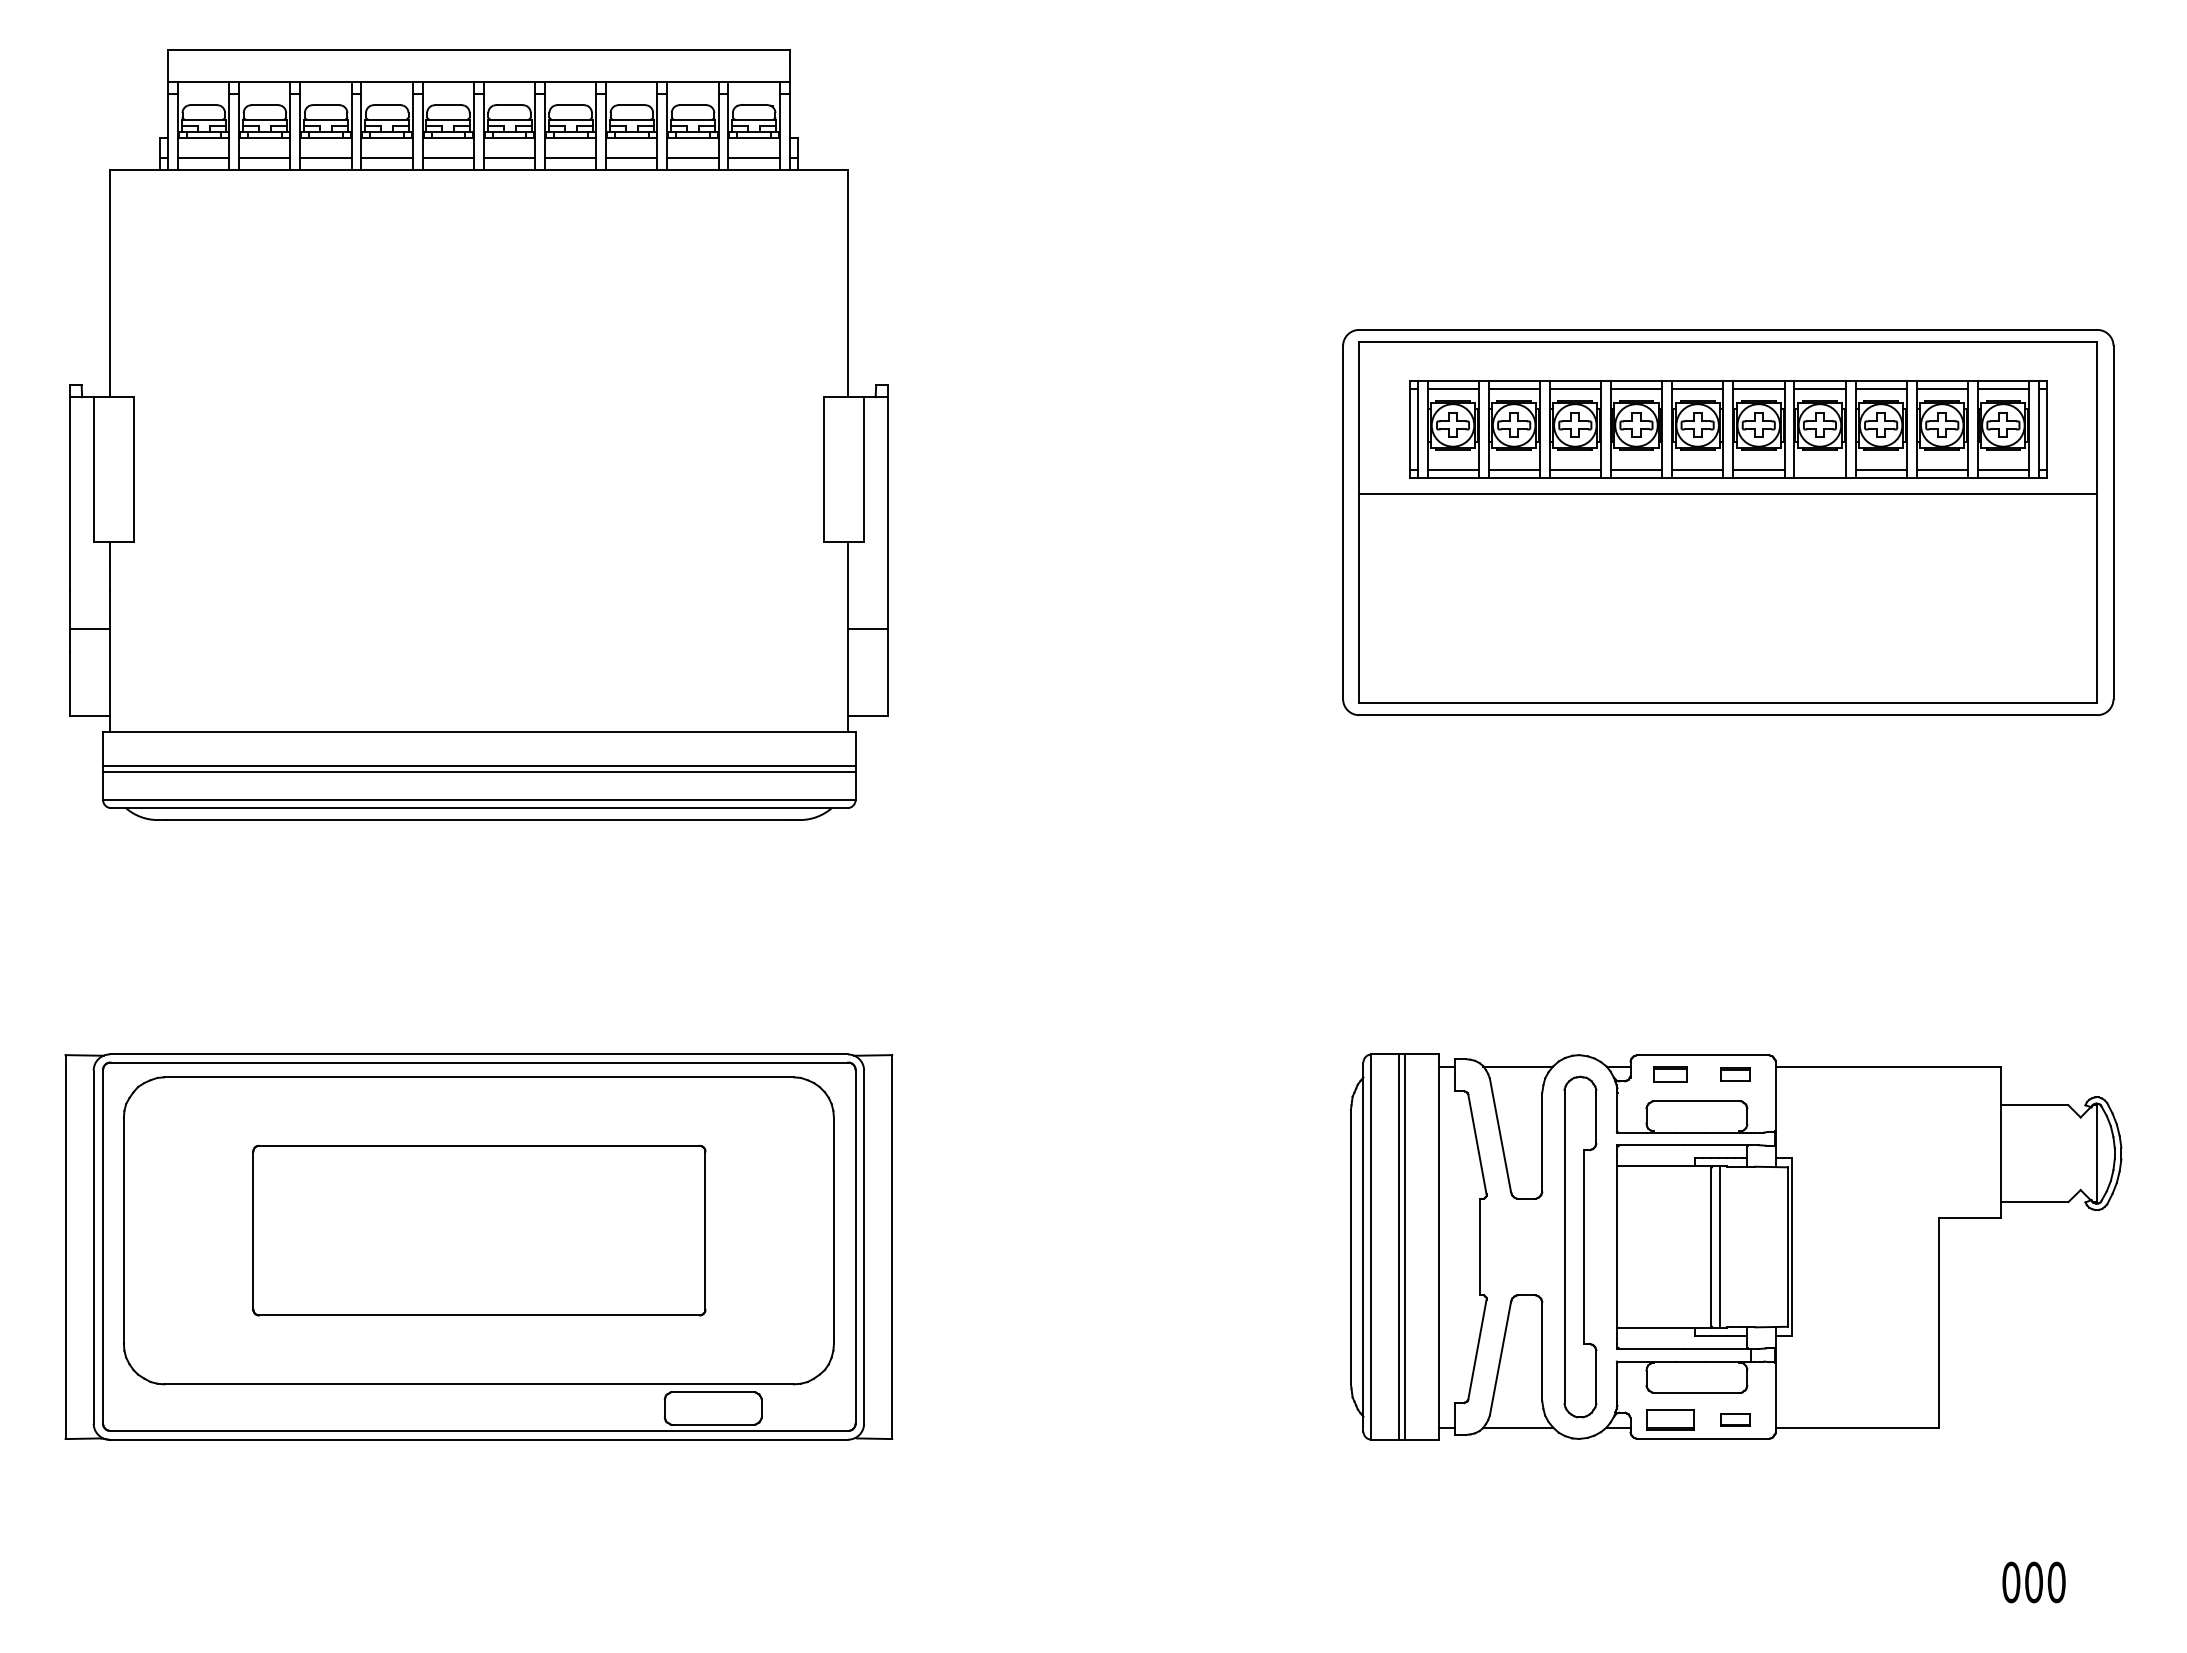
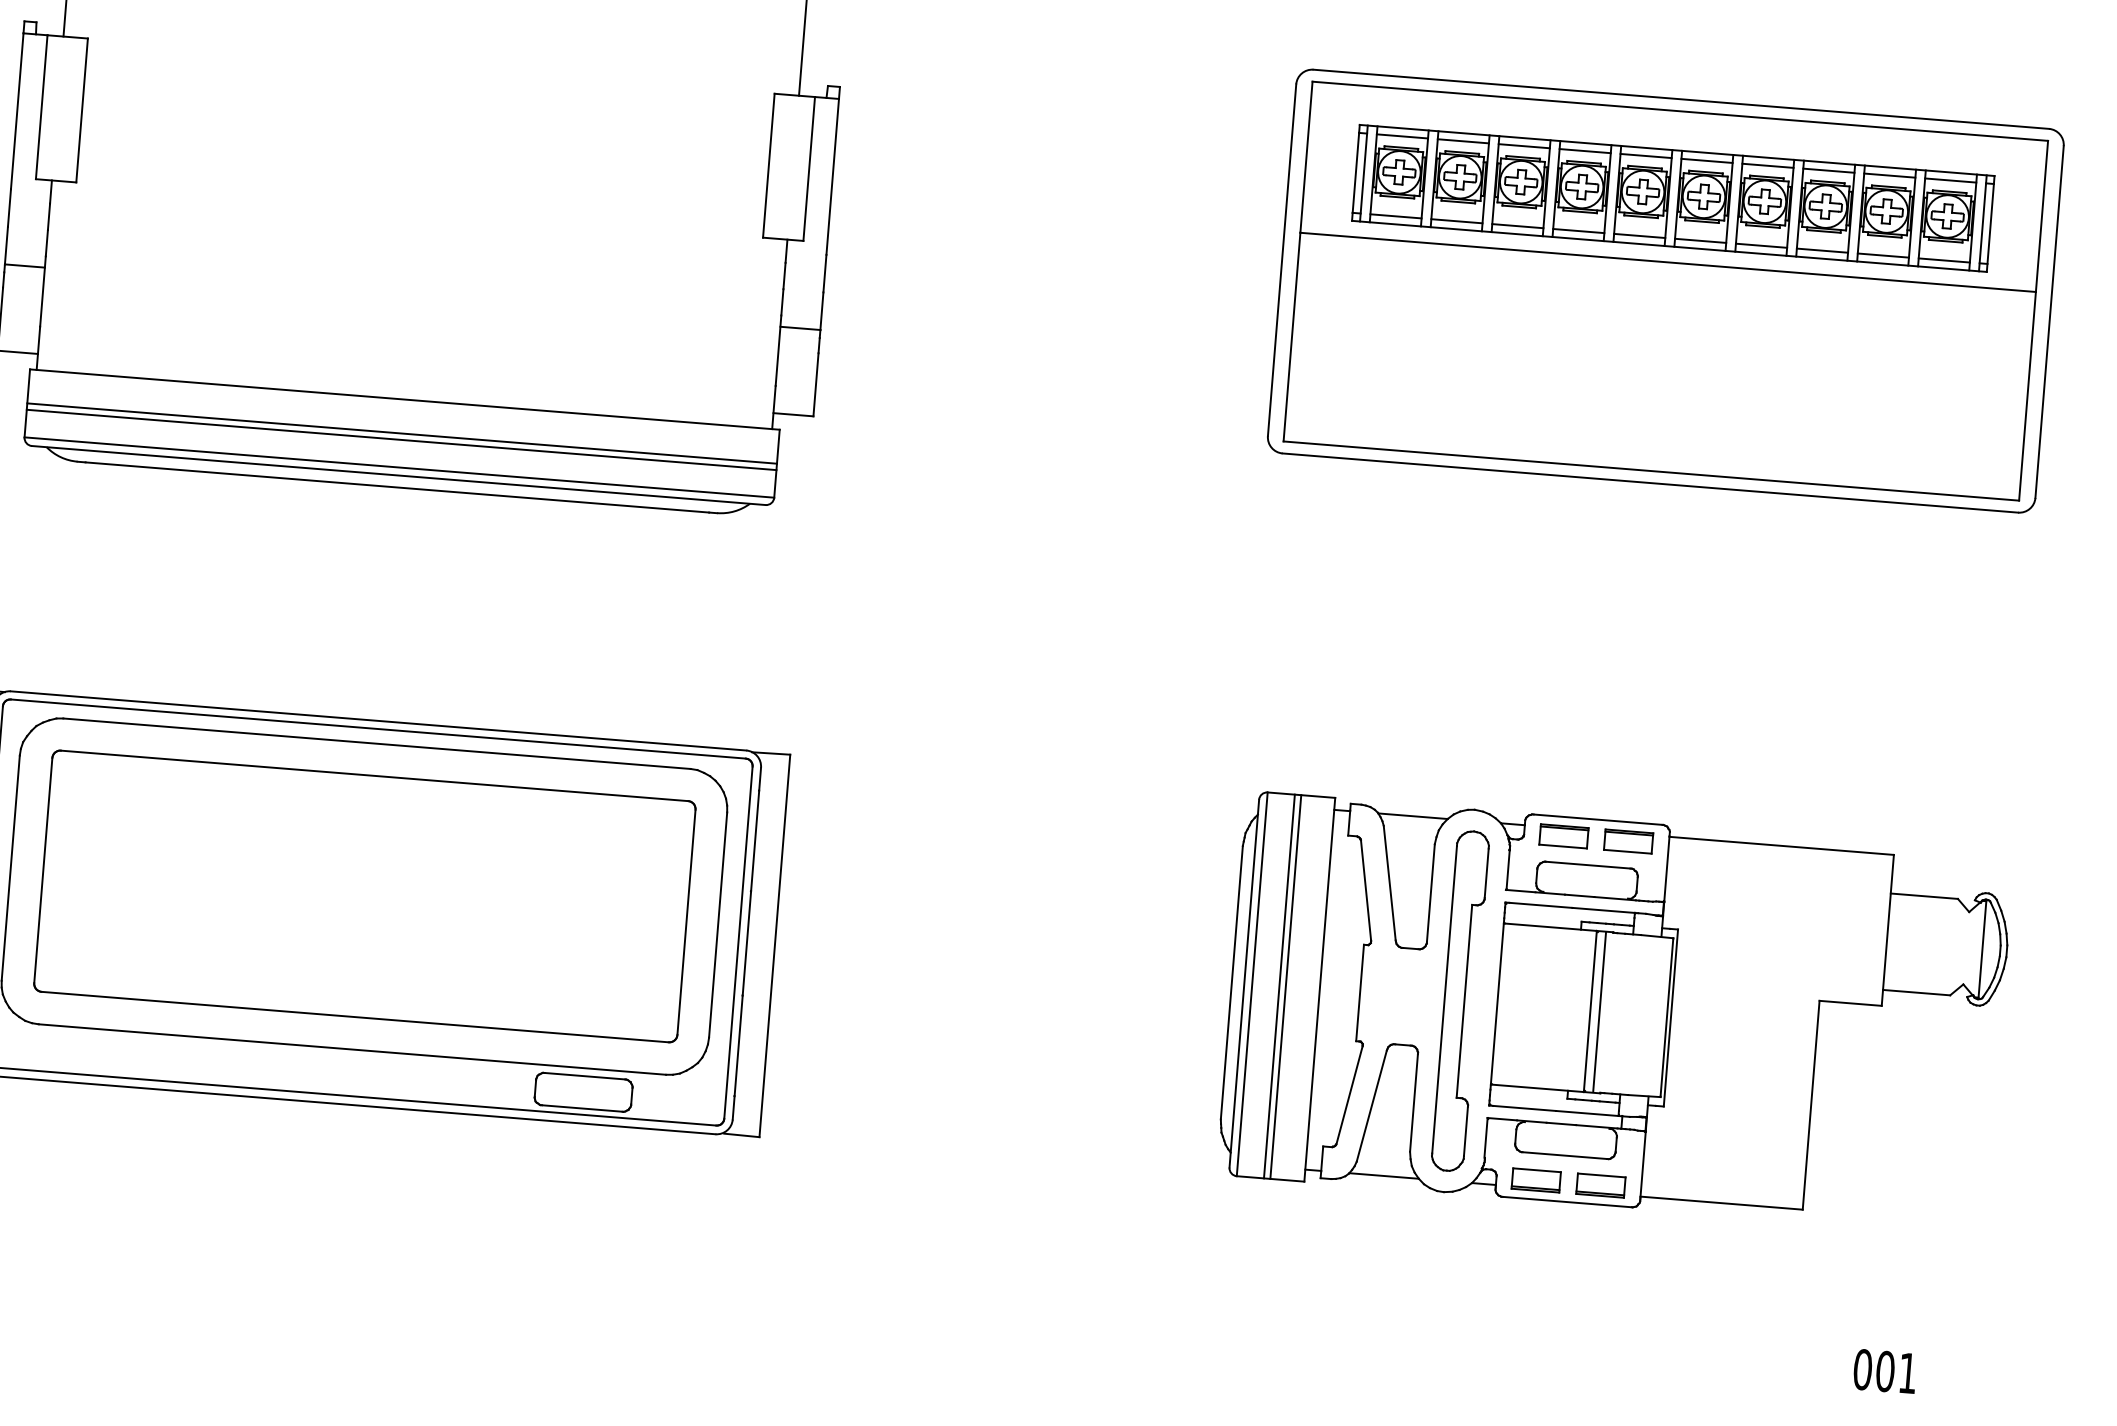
line: (1819, 469) -> (1760, 245), added
part: (1670, 1074) -> (1564, 836), size x1.43
part: (1734, 1074) -> (1627, 841), size x1.67
part: (479, 1230) -> (365, 896), size x1.43
part: (1734, 1419) -> (1600, 1185), size x1.67
text: (2056, 1582) -> (1907, 1373), 000 -> 001

